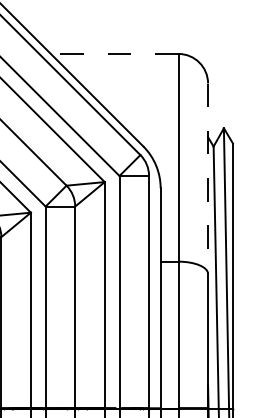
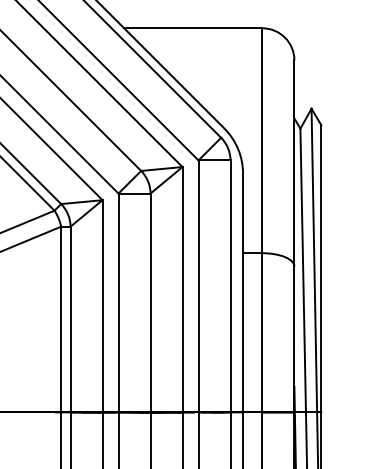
line: (113, 54) -> (192, 28), dashed -> solid
line: (208, 178) -> (294, 163), dashed -> solid

